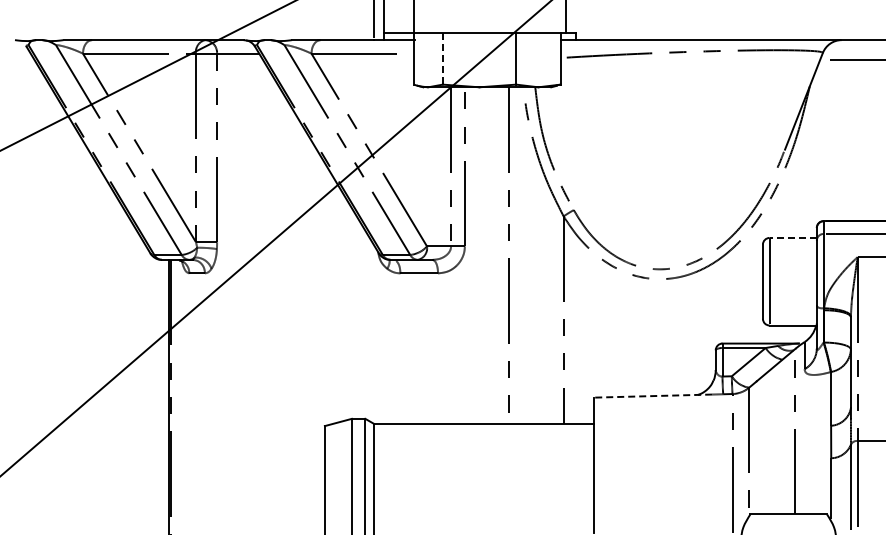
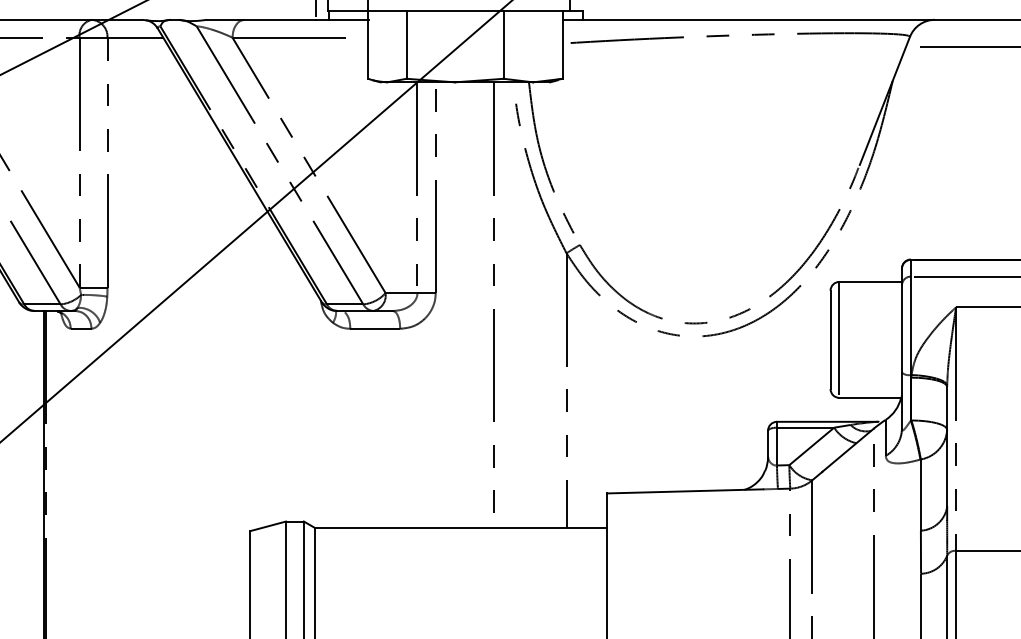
line: (442, 59) -> (406, 45), dashed -> solid
line: (793, 237) -> (871, 281), dashed -> solid
line: (653, 396) -> (685, 491), dashed -> solid

